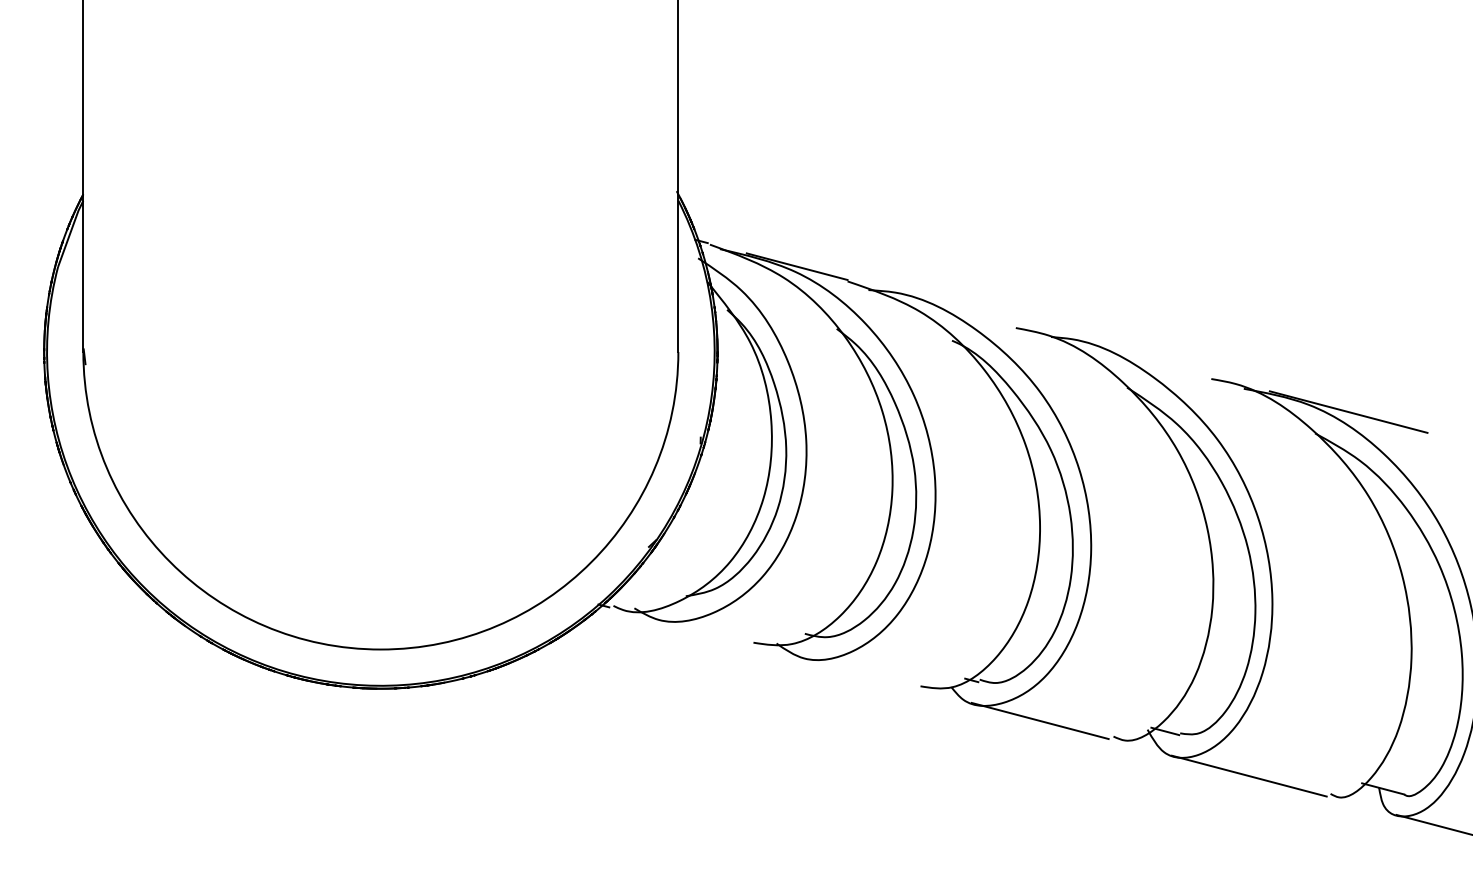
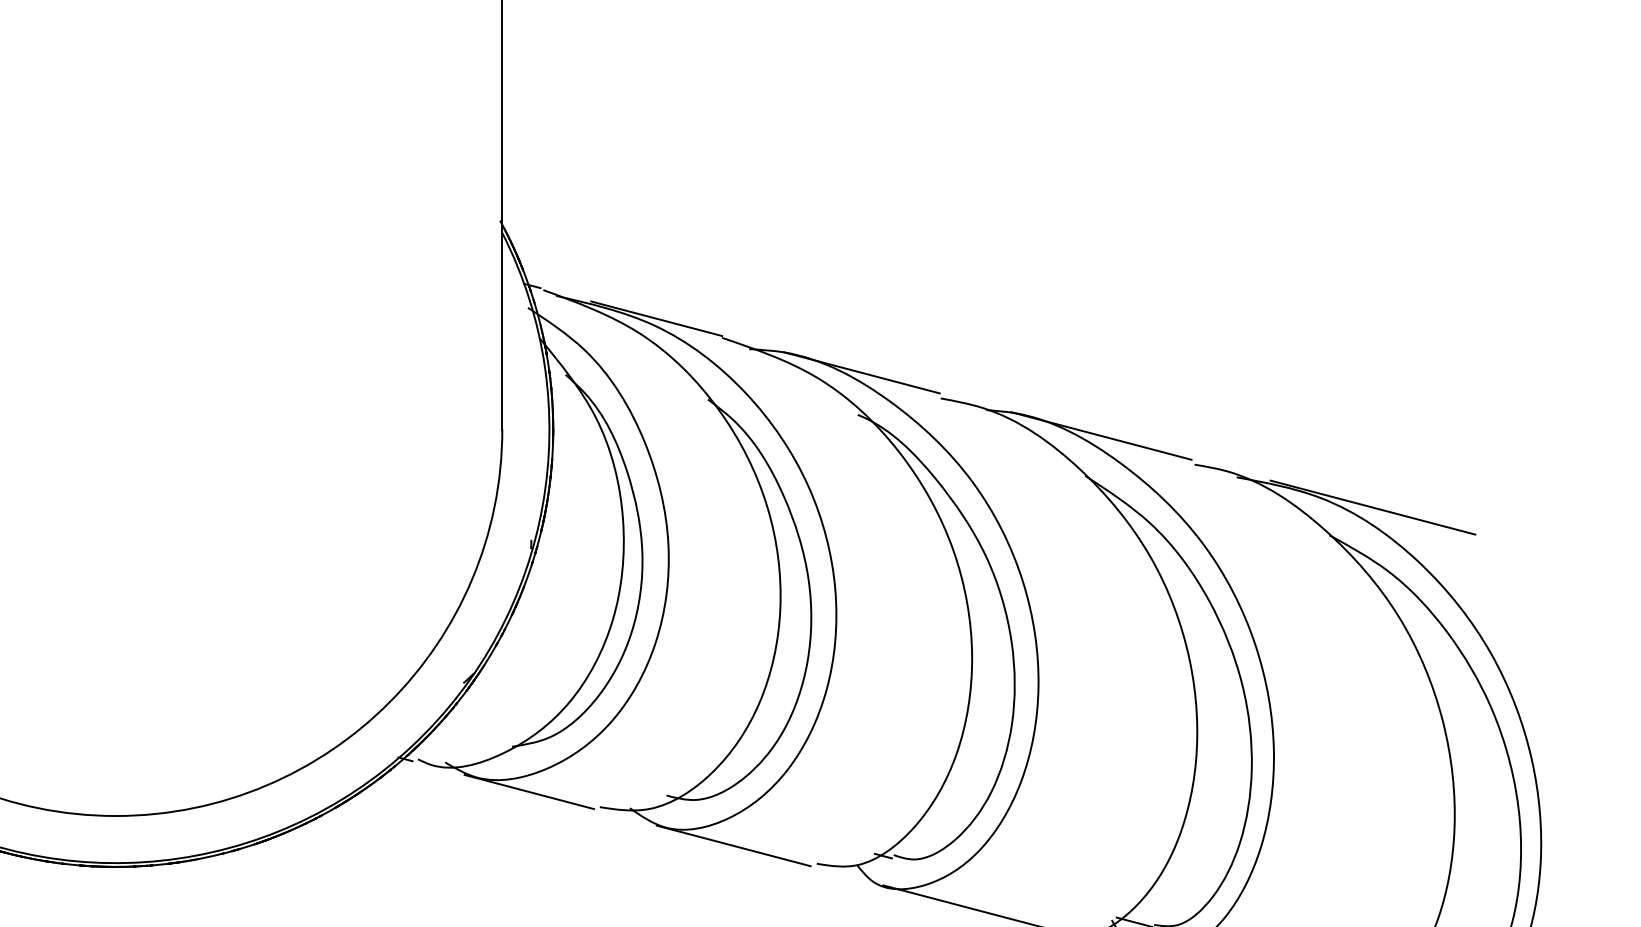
line: (955, 308) -> (862, 373), added
line: (1139, 356) -> (1101, 435), added
line: (698, 630) -> (528, 791), added
line: (856, 672) -> (733, 845), added

